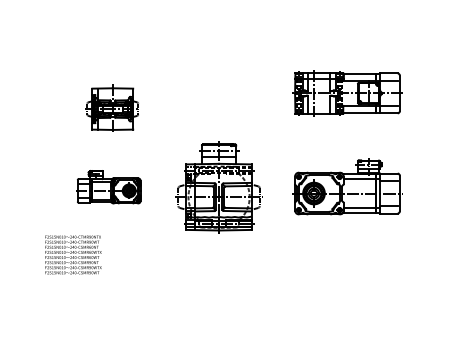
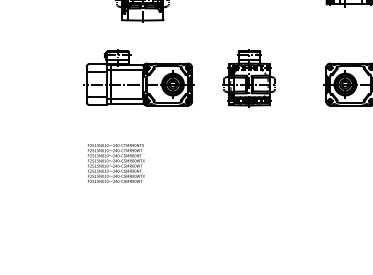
part: (108, 186) -> (138, 77), size x1.67
part: (217, 187) -> (248, 78), size x0.62
text: (73, 254) -> (116, 163), moved

